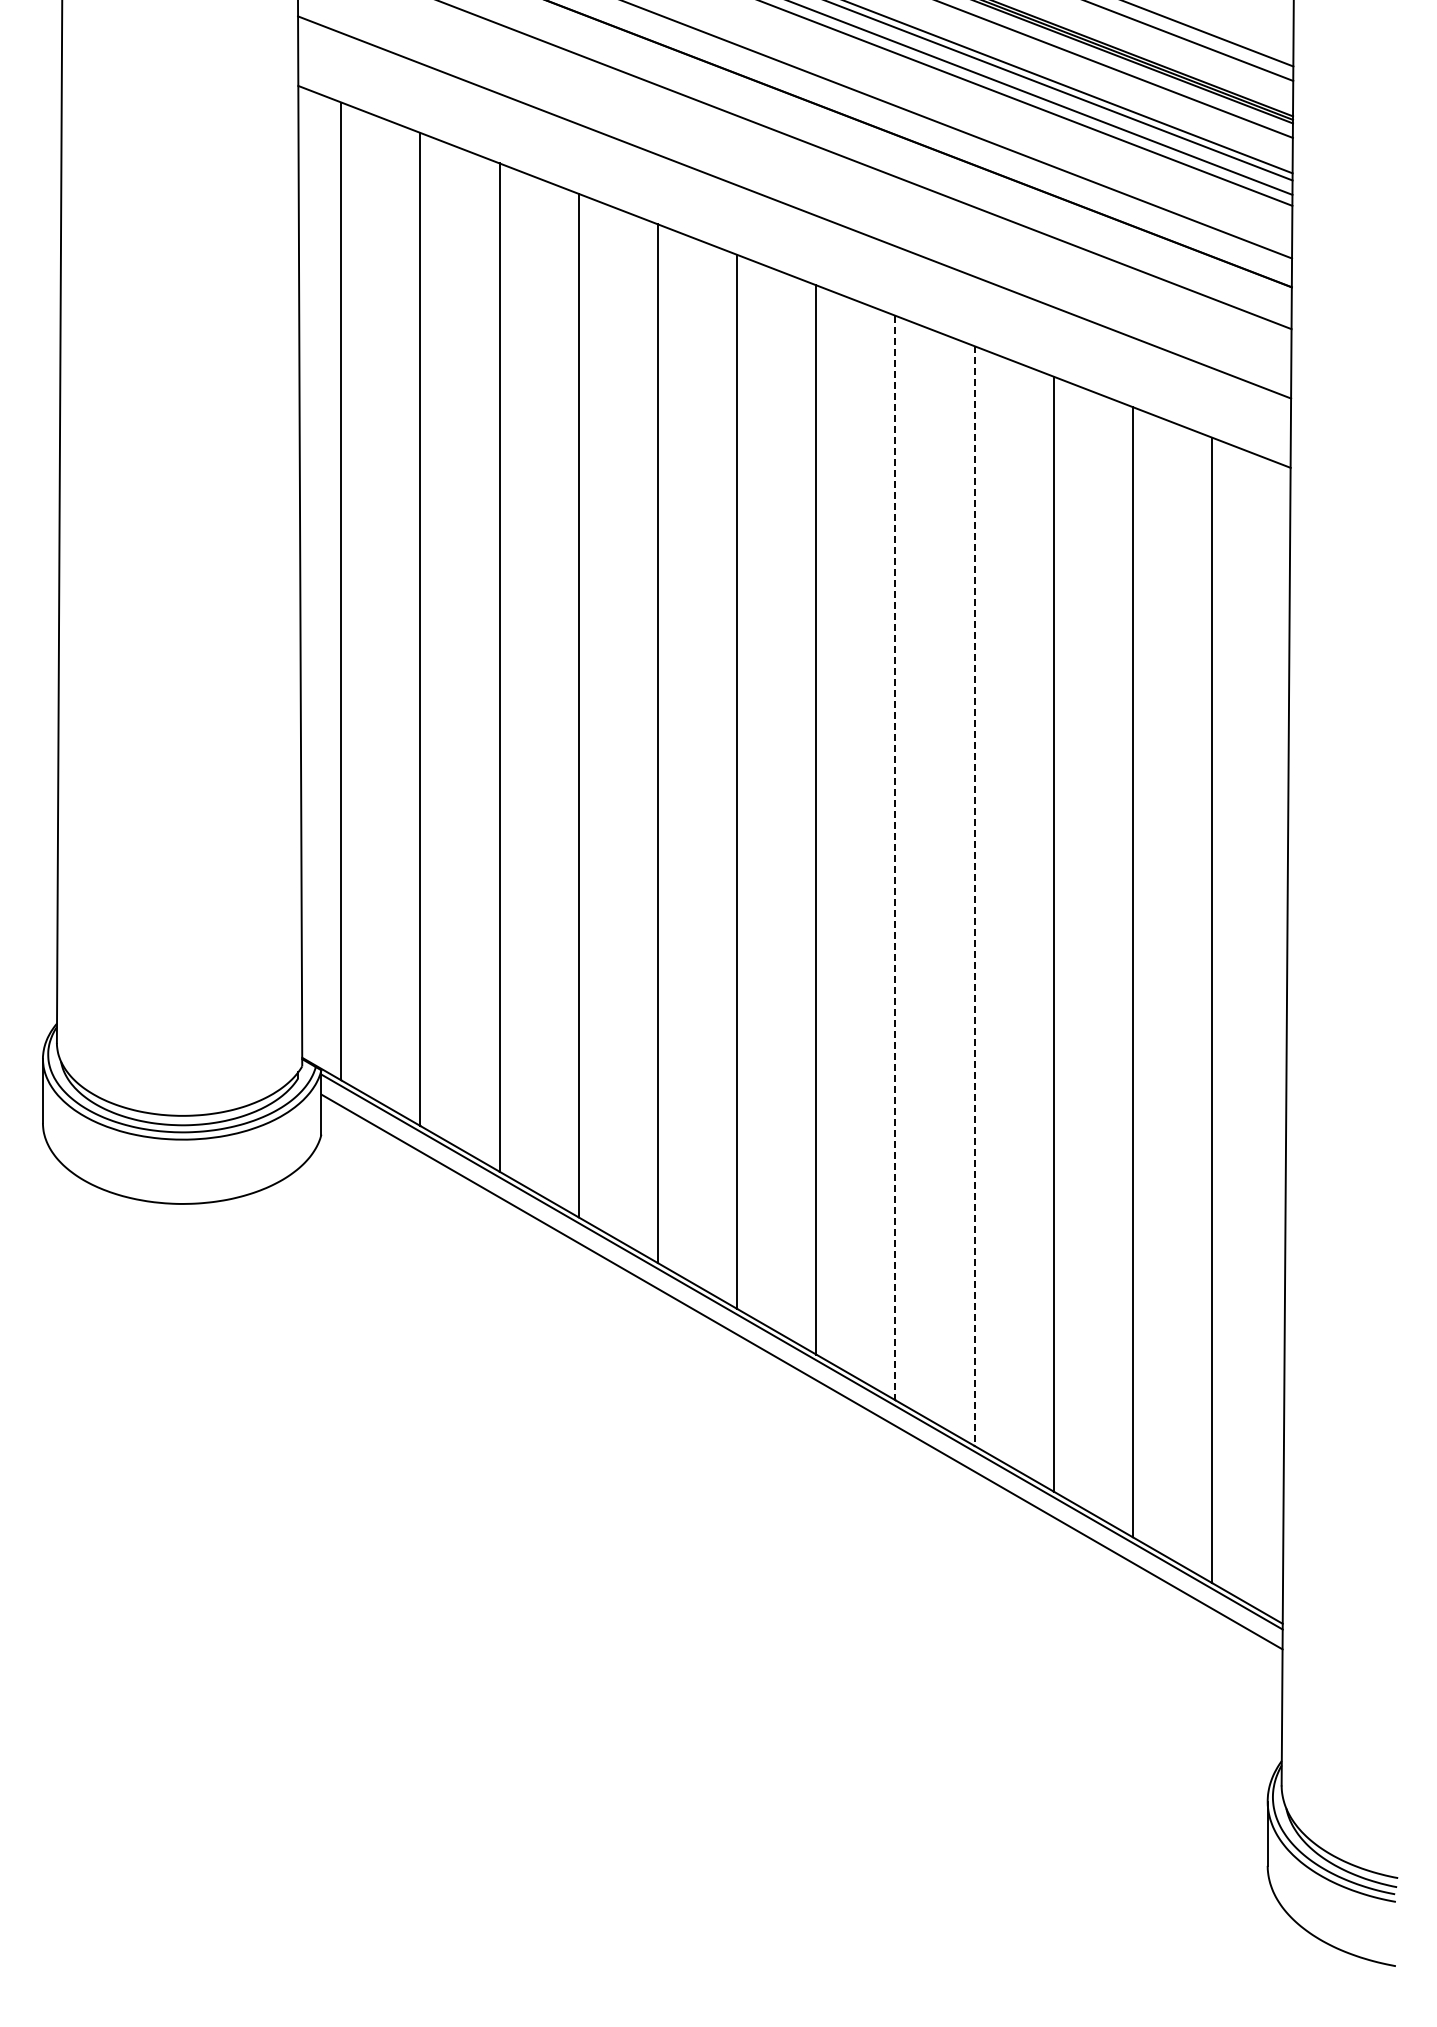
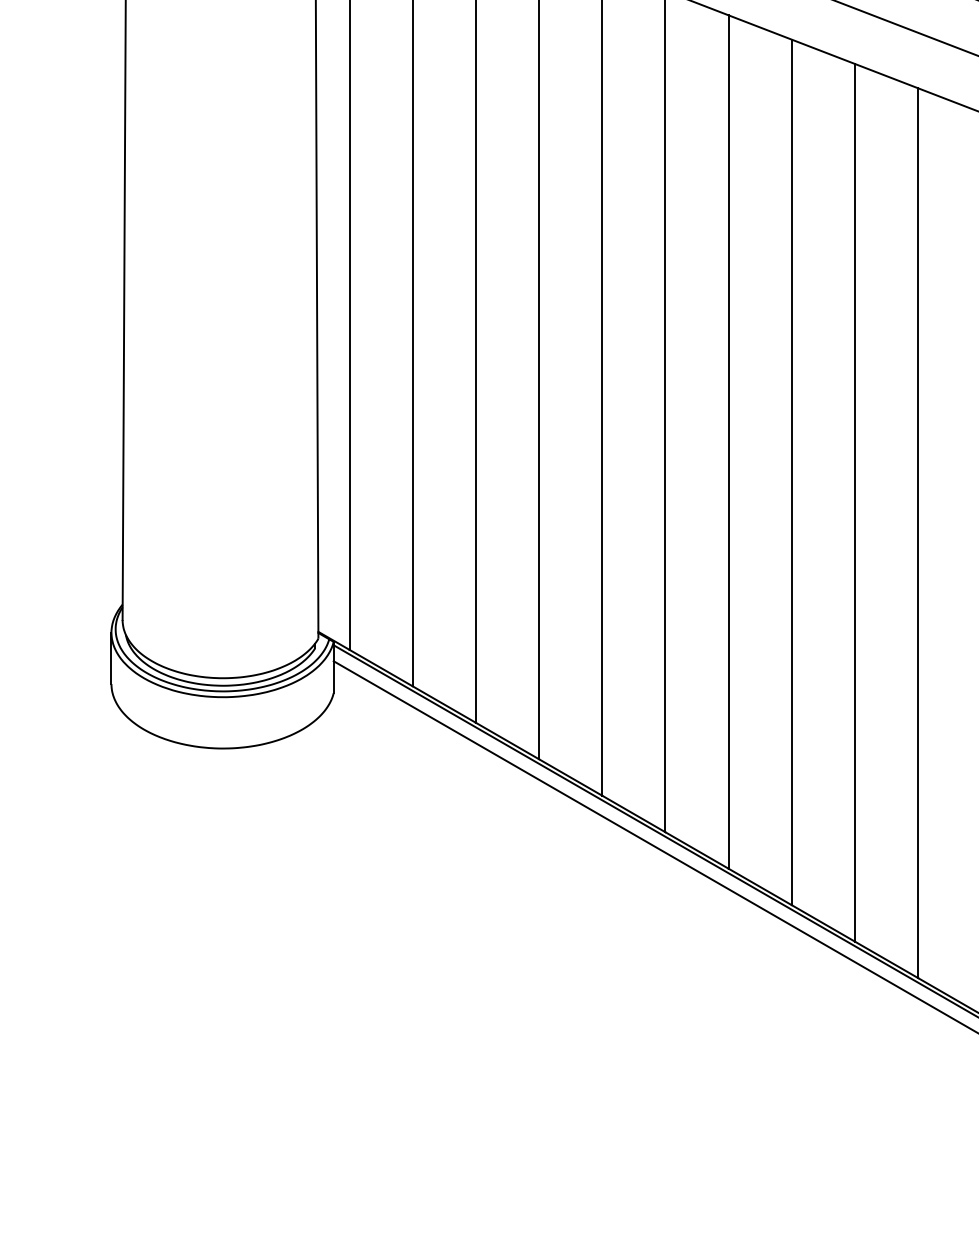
line: (895, 858) -> (791, 472), dashed -> solid
line: (974, 896) -> (854, 503), dashed -> solid

